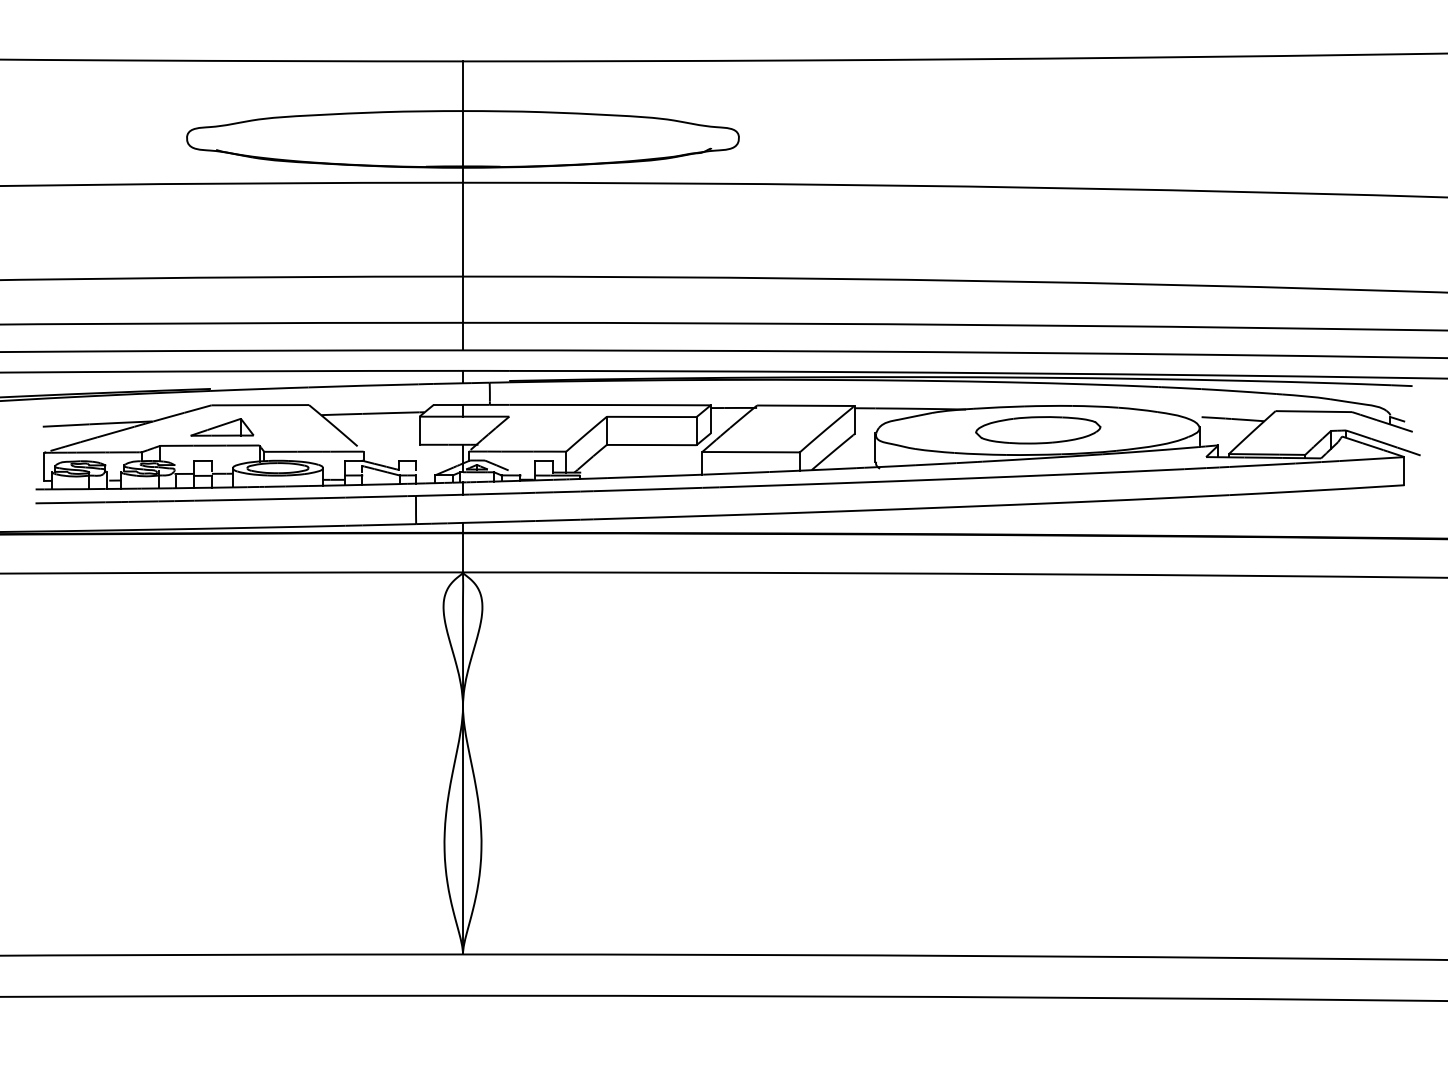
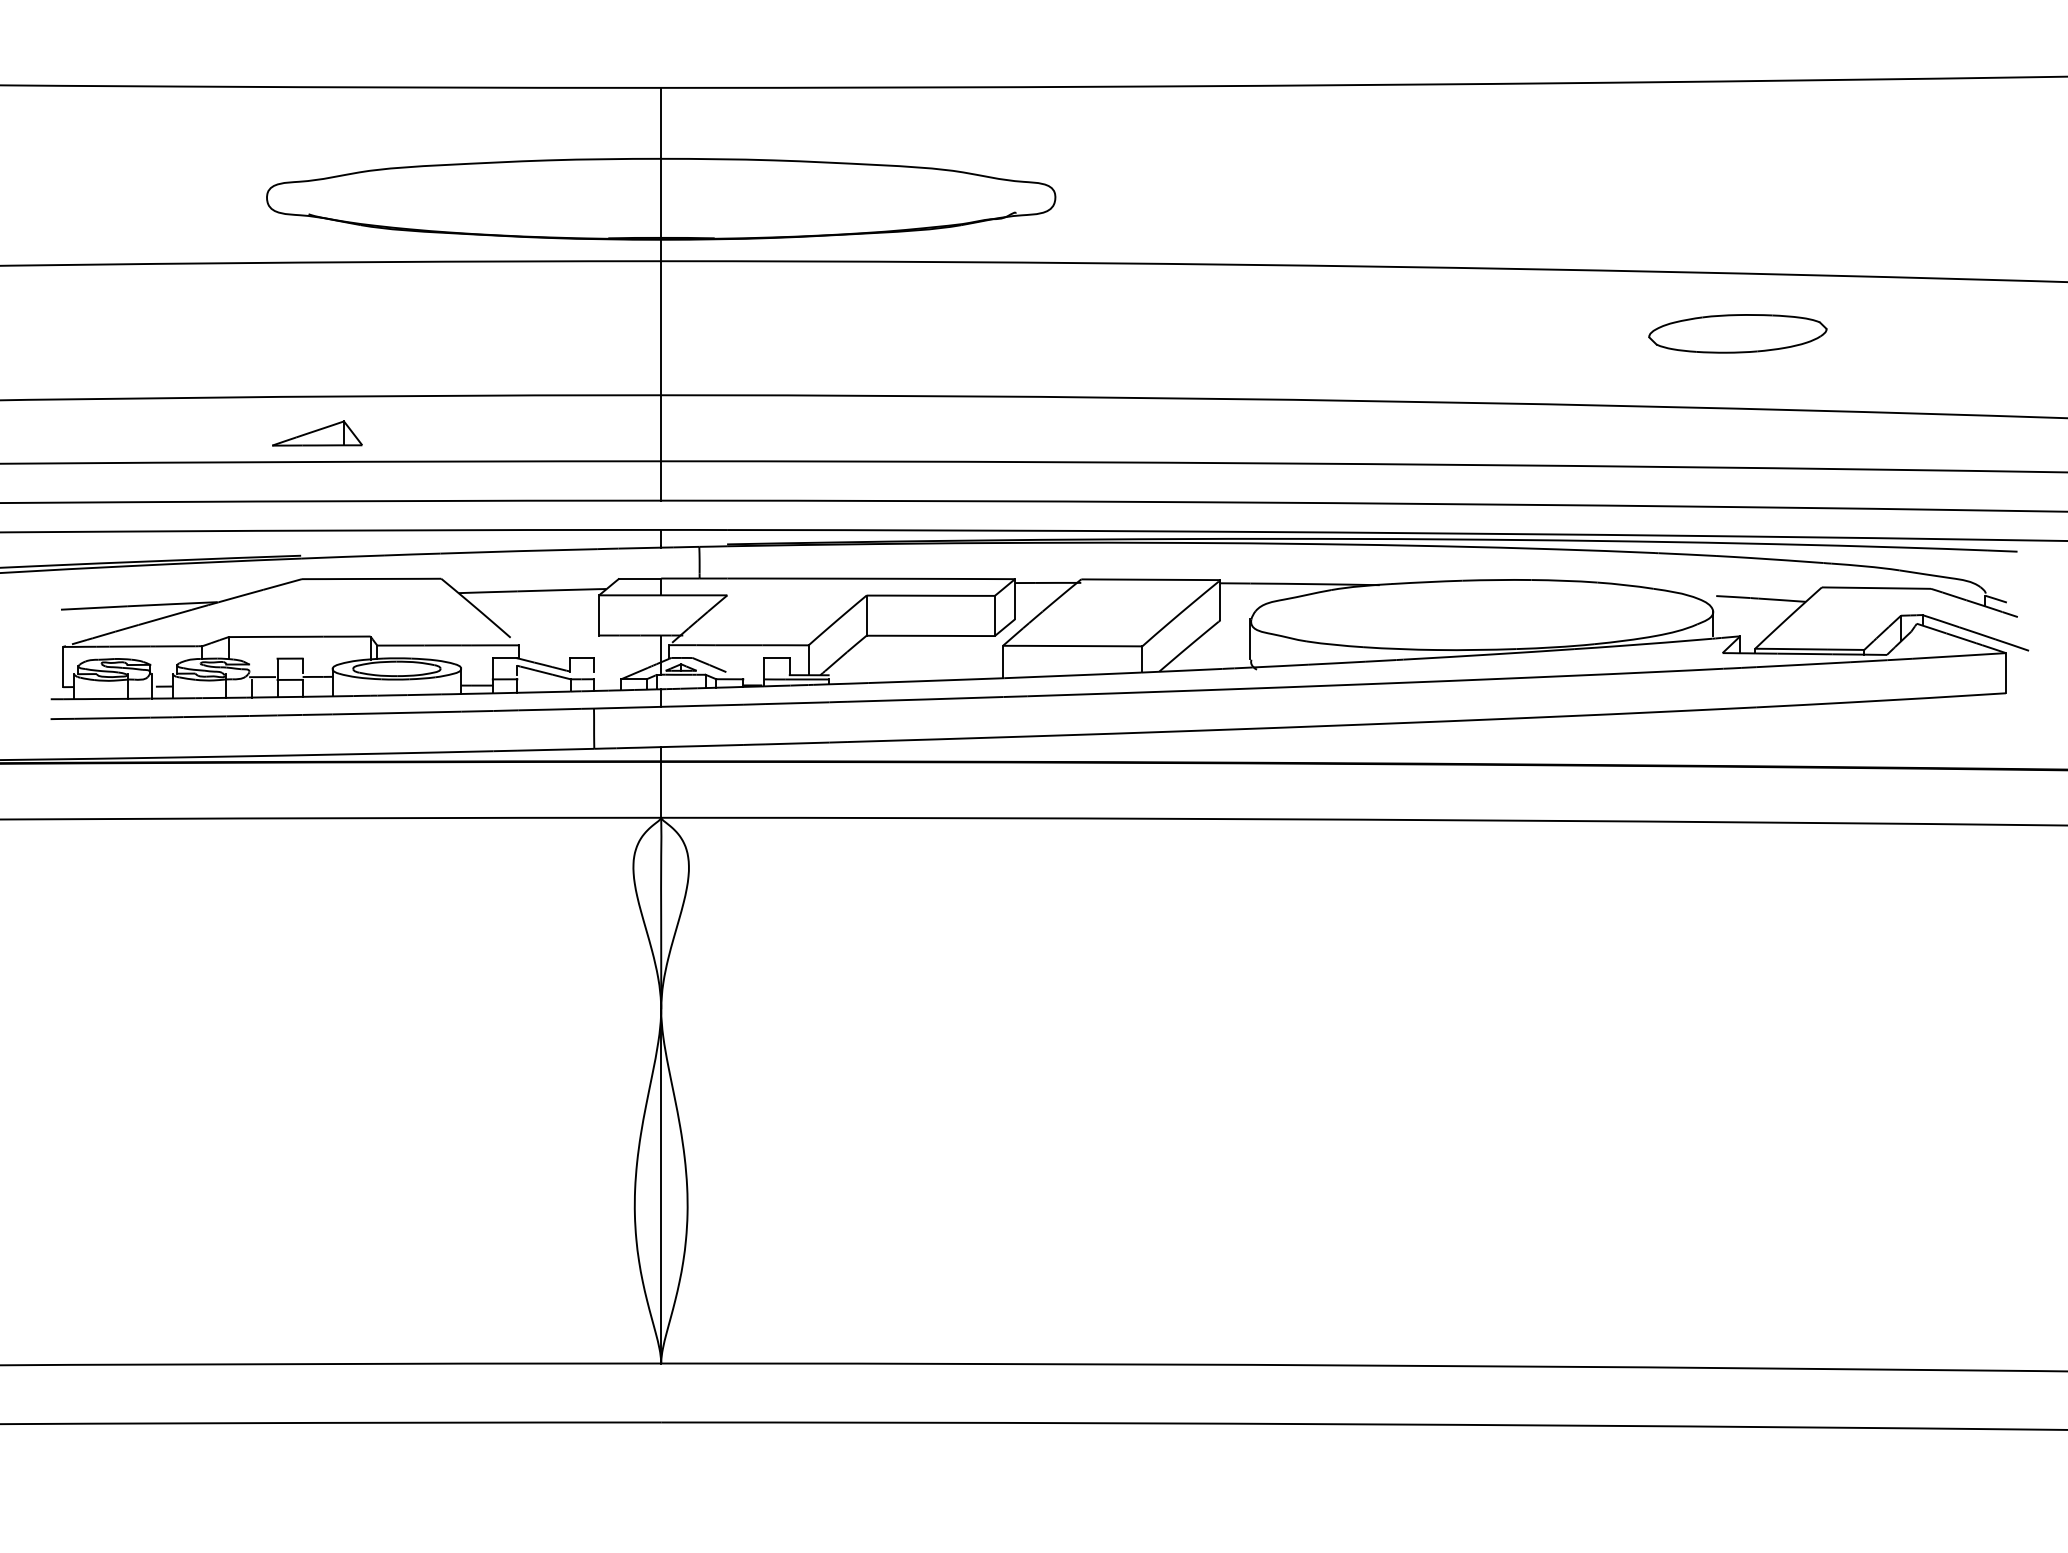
part: (222, 427) -> (317, 433), moved
part: (1037, 430) -> (1737, 333), moved

